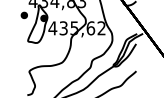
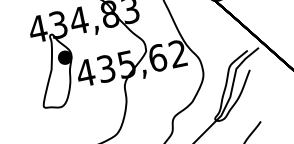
part: (23, 15) -> (25, 60), removed

